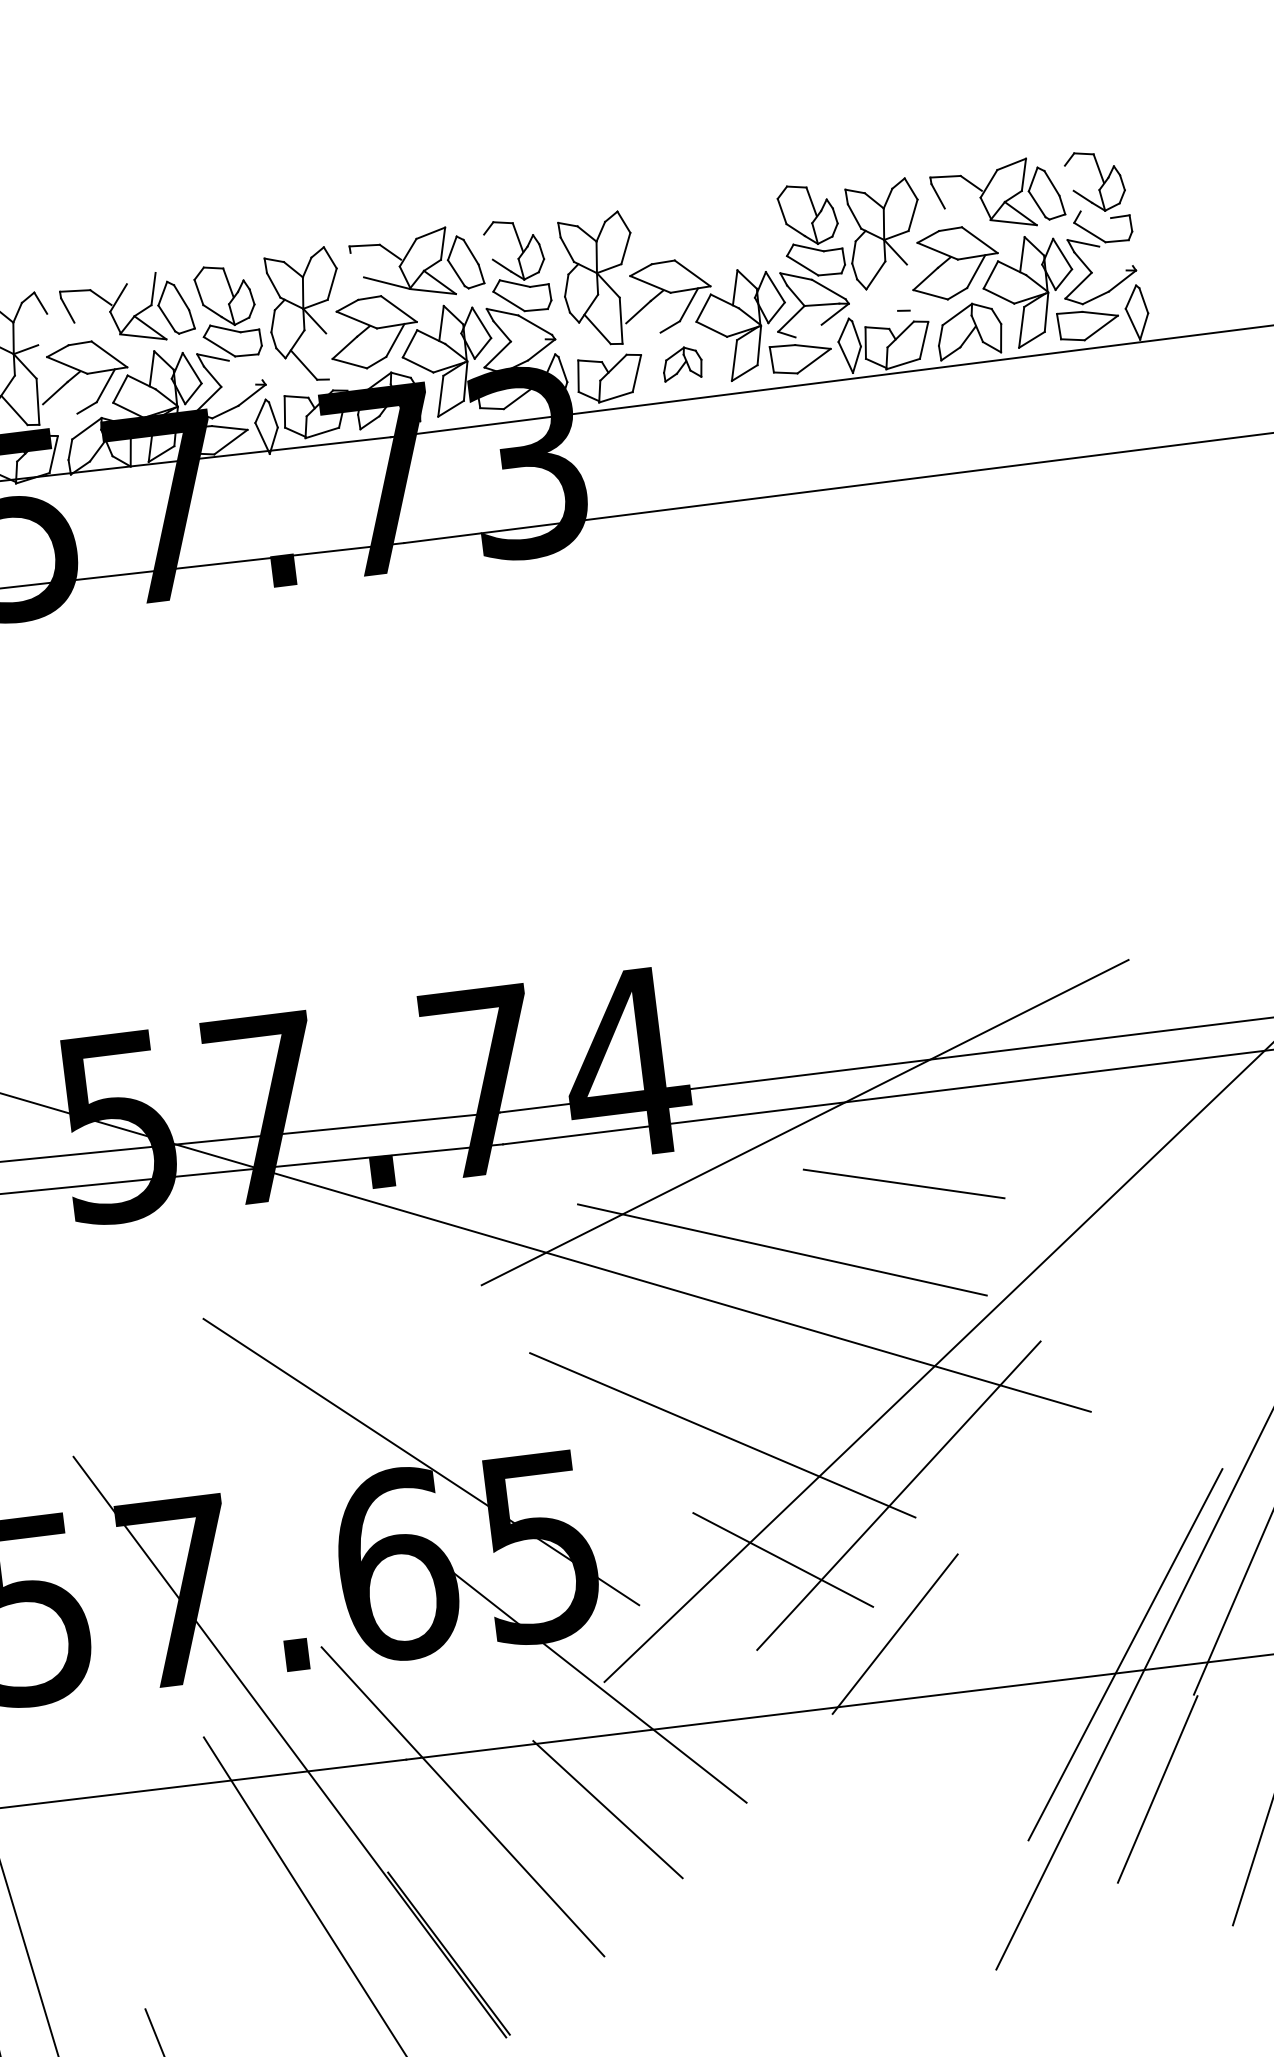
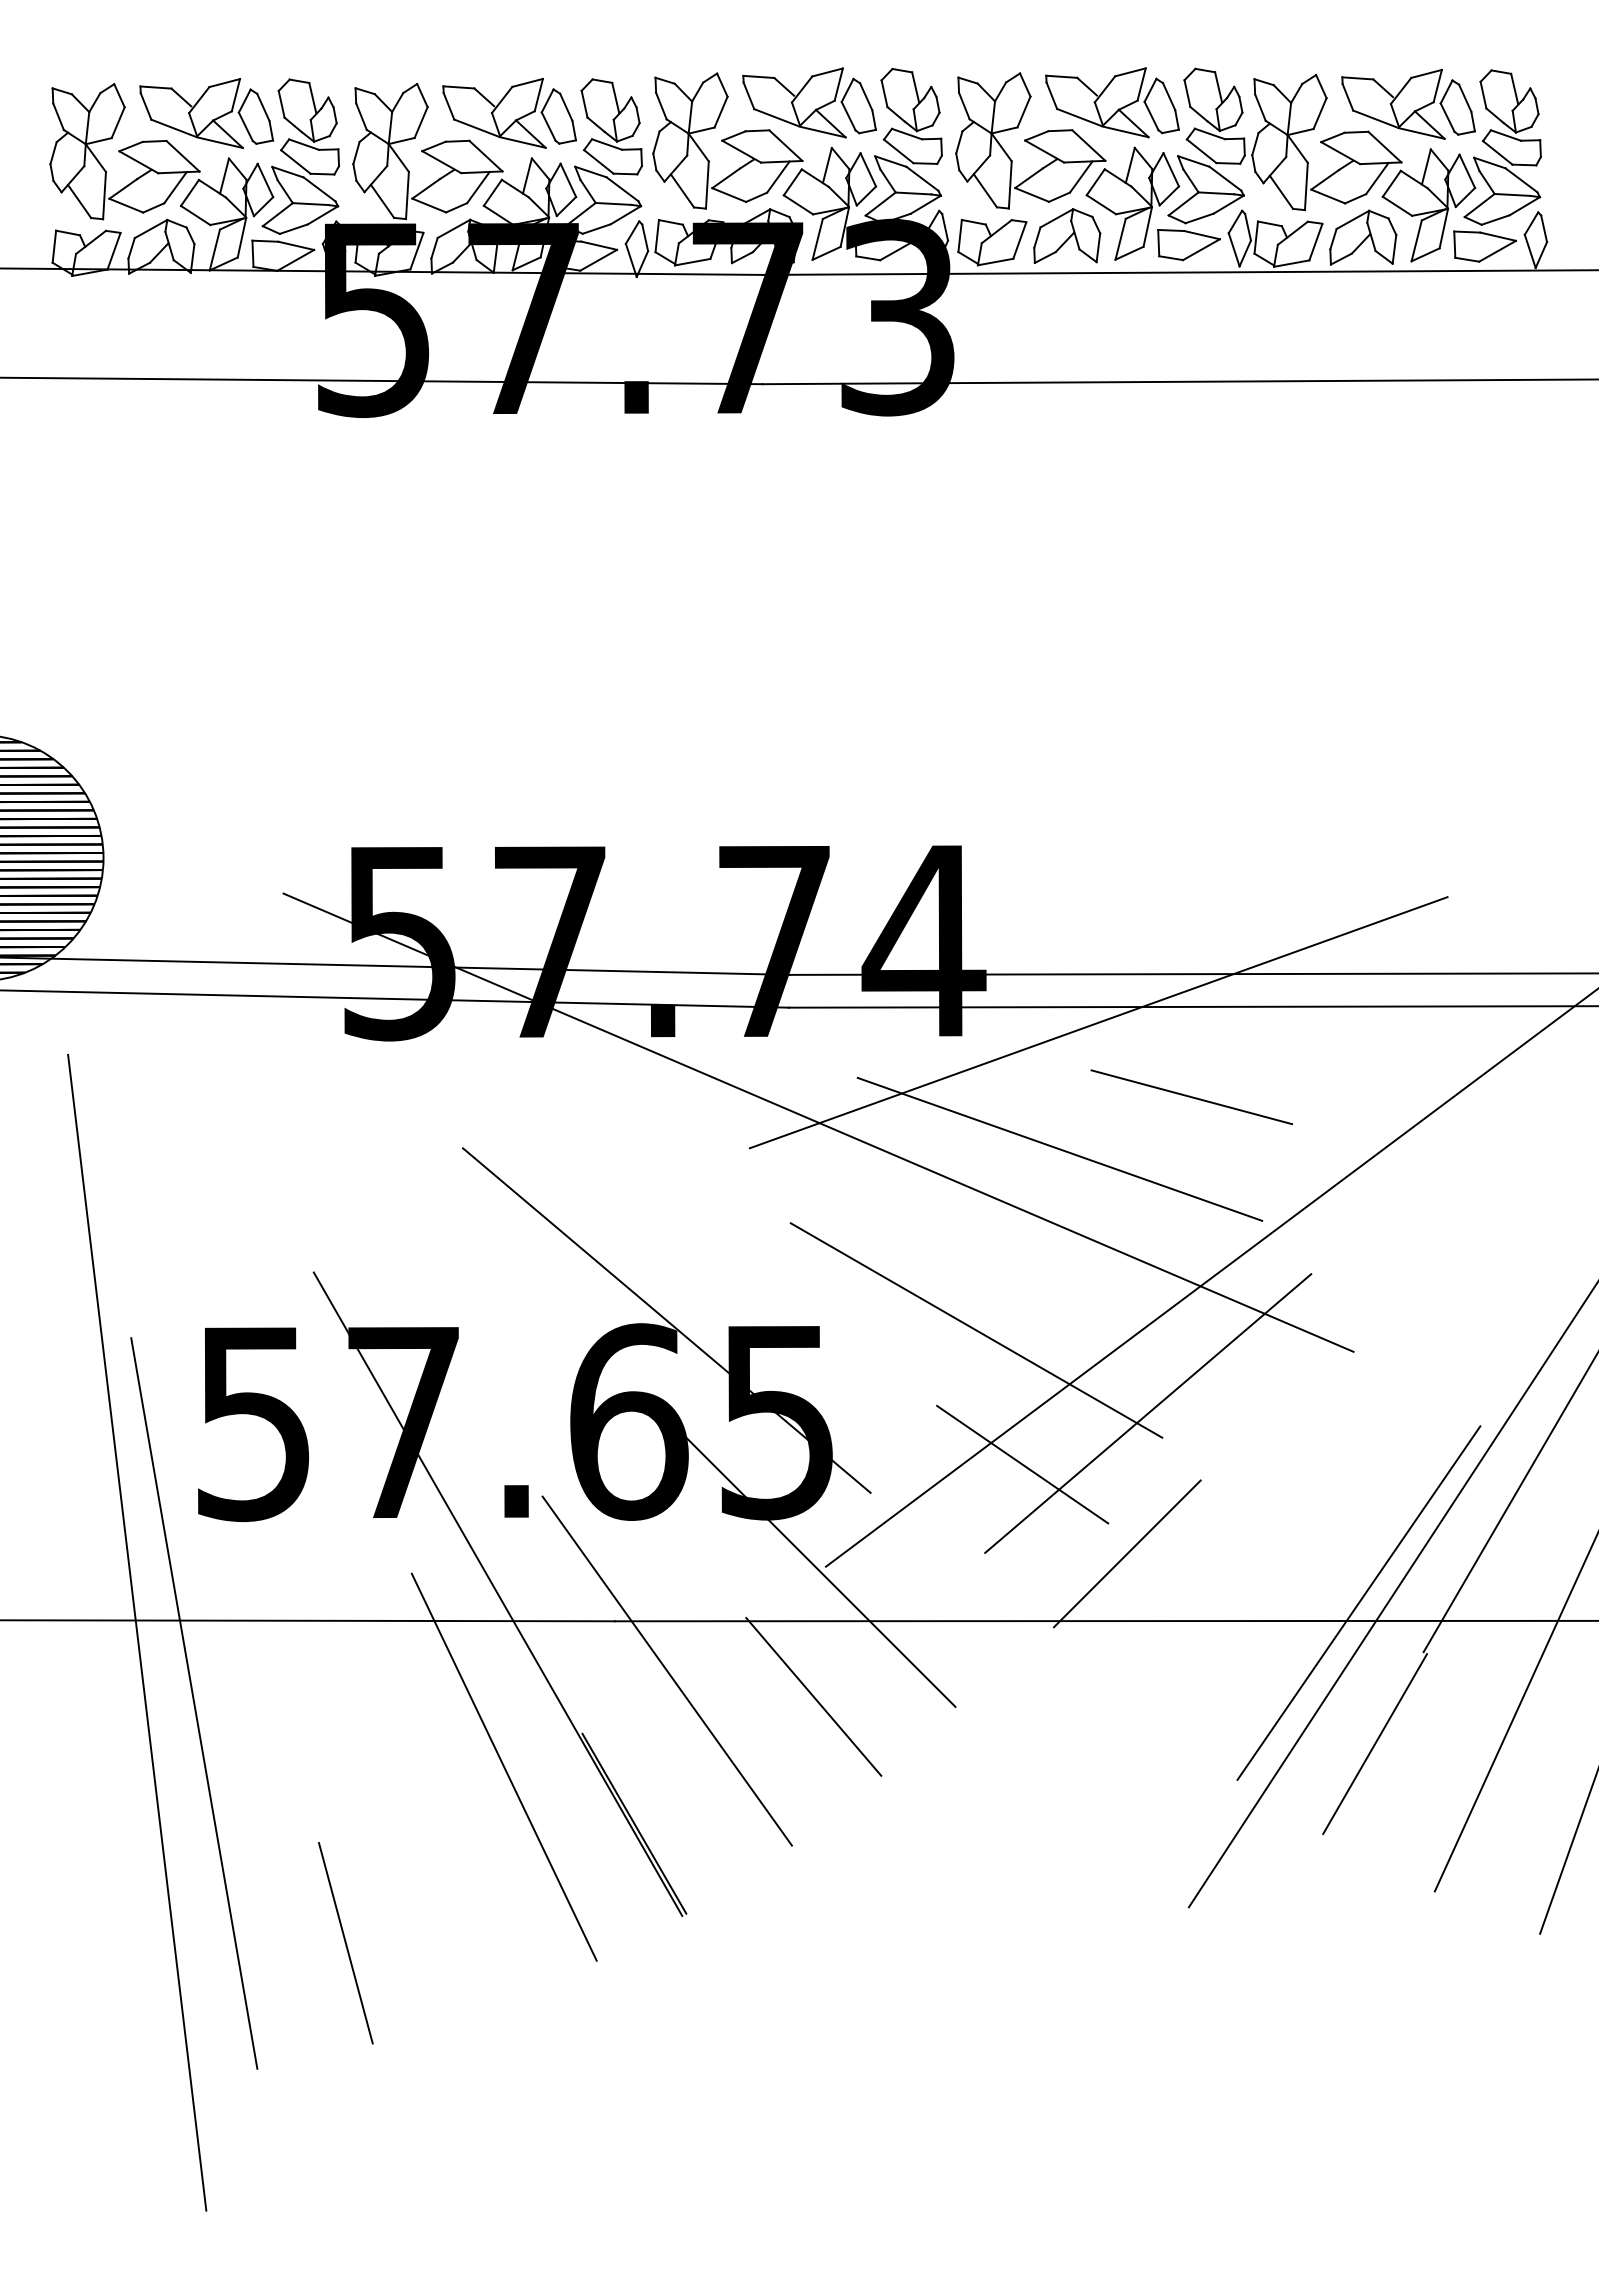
line: (1069, 177) -> (1483, 94), added
line: (966, 213) -> (1374, 118), added
line: (1095, 214) -> (1505, 135), added
part: (710, 228) -> (1112, 102), added
line: (488, 246) -> (884, 93), added
line: (1116, 256) -> (1521, 180), added
line: (356, 264) -> (748, 95), added
line: (1109, 271) -> (1512, 194), added
line: (141, 278) -> (527, 82), added
line: (907, 287) -> (1305, 186), added
line: (884, 295) -> (1281, 191), added
line: (95, 327) -> (475, 127), added
line: (643, 327) -> (1032, 194), added
line: (42, 329) -> (420, 122), added
line: (808, 331) -> (1199, 218), added
line: (528, 340) -> (913, 193), added
line: (326, 356) -> (706, 184), added
part: (682, 363) -> (1067, 235), size x1.67
line: (245, 370) -> (622, 189), added
line: (238, 385) -> (613, 203), added
line: (60, 408) -> (429, 205), added

